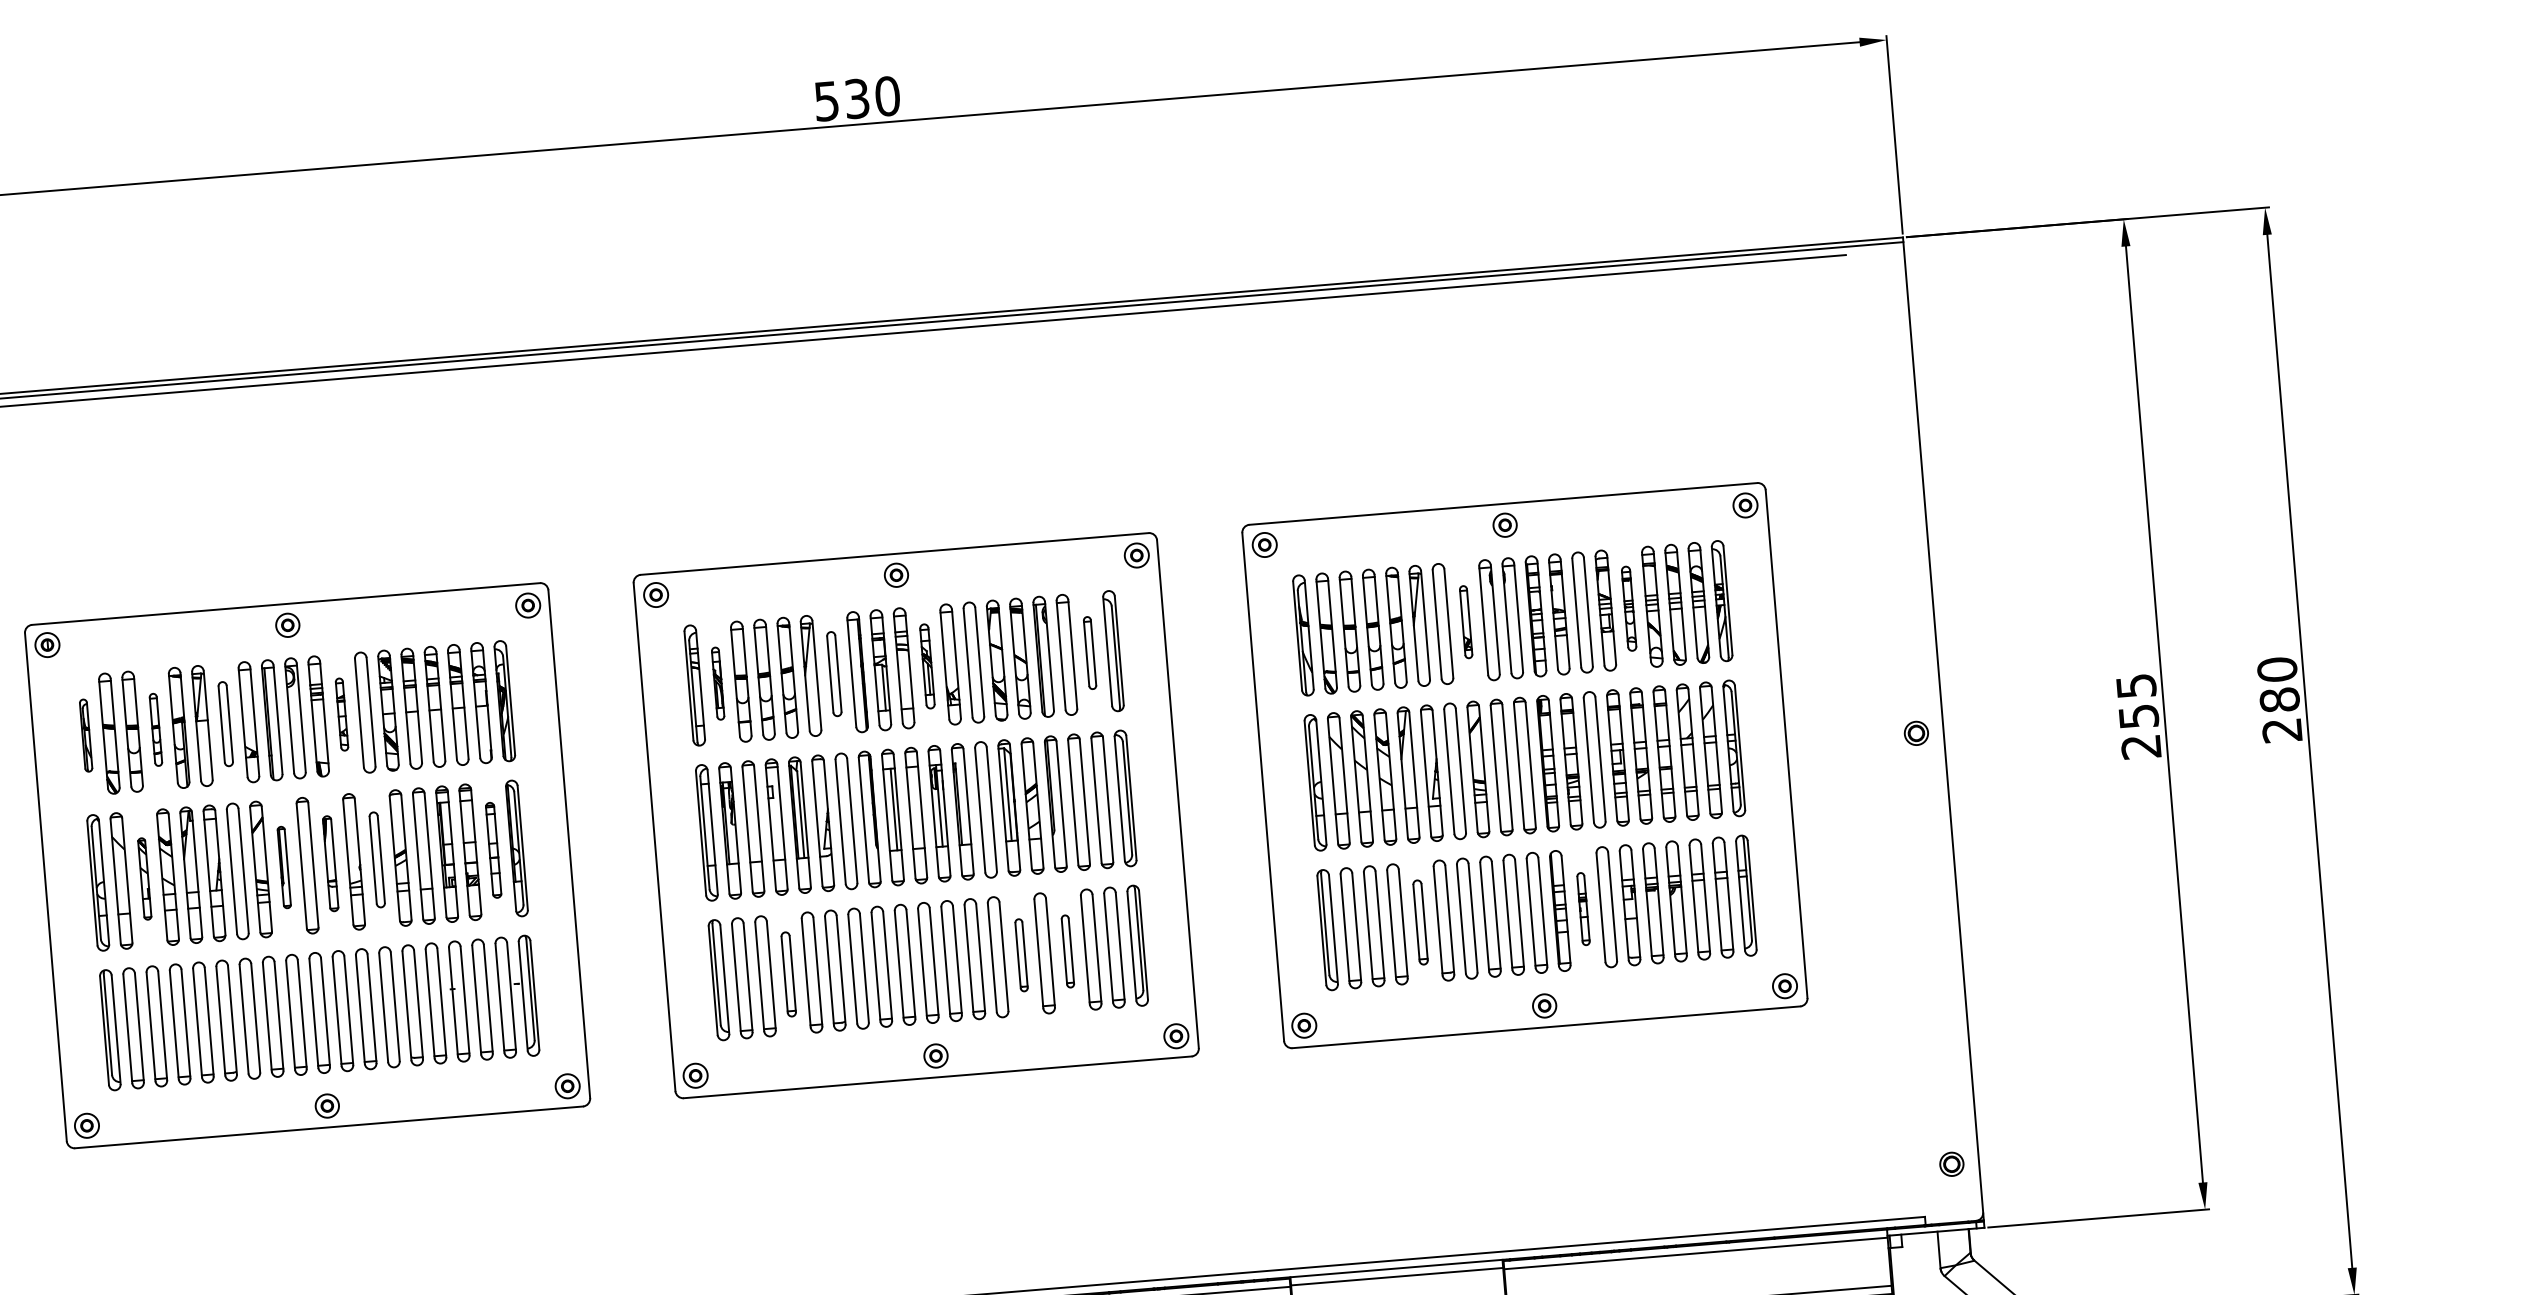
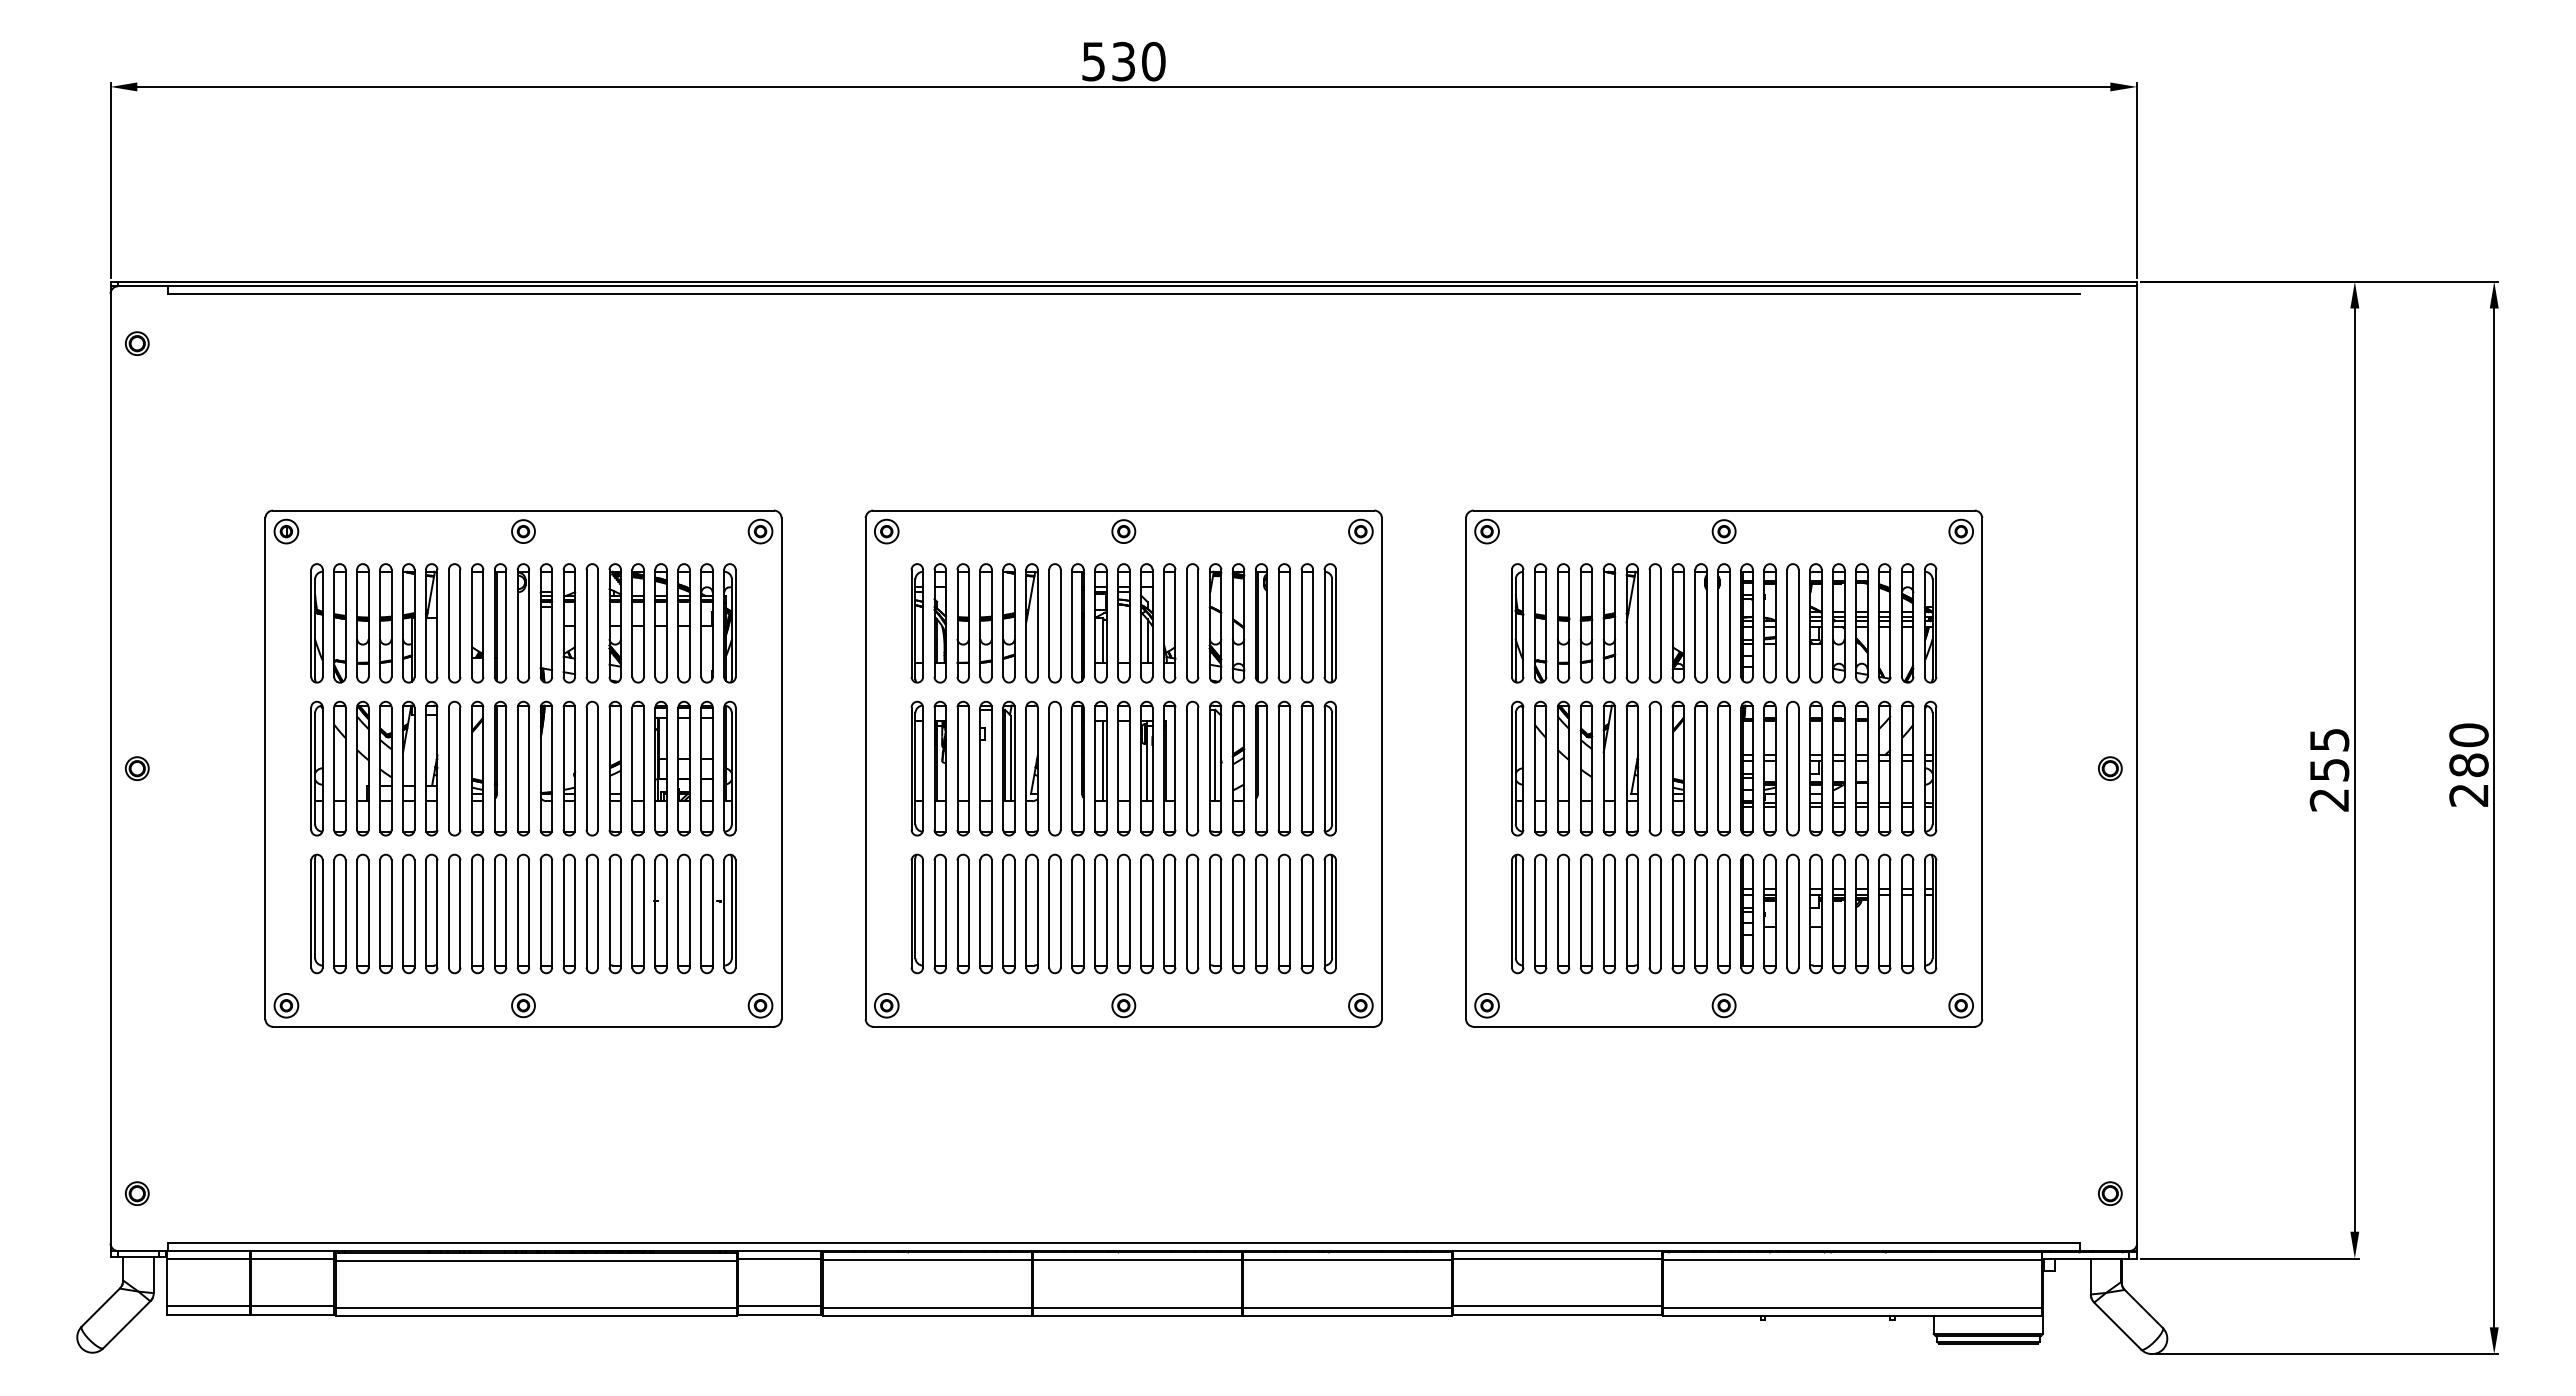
part: (1628, 608) -> (1838, 623), size x1.43
part: (1465, 622) -> (1677, 623), size x1.67
part: (1089, 653) -> (1306, 623), size x1.67
part: (927, 666) -> (1146, 623), size x1.43
part: (833, 674) -> (1054, 623), size x1.43
part: (718, 683) -> (940, 623), size x1.67
part: (342, 714) -> (569, 623), size x1.67
part: (225, 724) -> (454, 623), size x1.43
part: (155, 730) -> (385, 623), size x1.67
part: (85, 735) -> (316, 623), size x1.67
part: (493, 850) -> (706, 768), size x1.43
part: (376, 859) -> (591, 768), size x1.43
part: (329, 863) -> (545, 768), size x1.43
part: (284, 867) -> (500, 768), size x1.67
part: (144, 878) -> (362, 768), size x1.67
part: (1582, 908) -> (1769, 913), size x1.67
part: (1419, 922) -> (1608, 913), size x1.43
part: (1067, 951) -> (1261, 913), size x1.67
part: (1021, 954) -> (1215, 913), size x1.67
part: (788, 974) -> (985, 913), size x1.43

